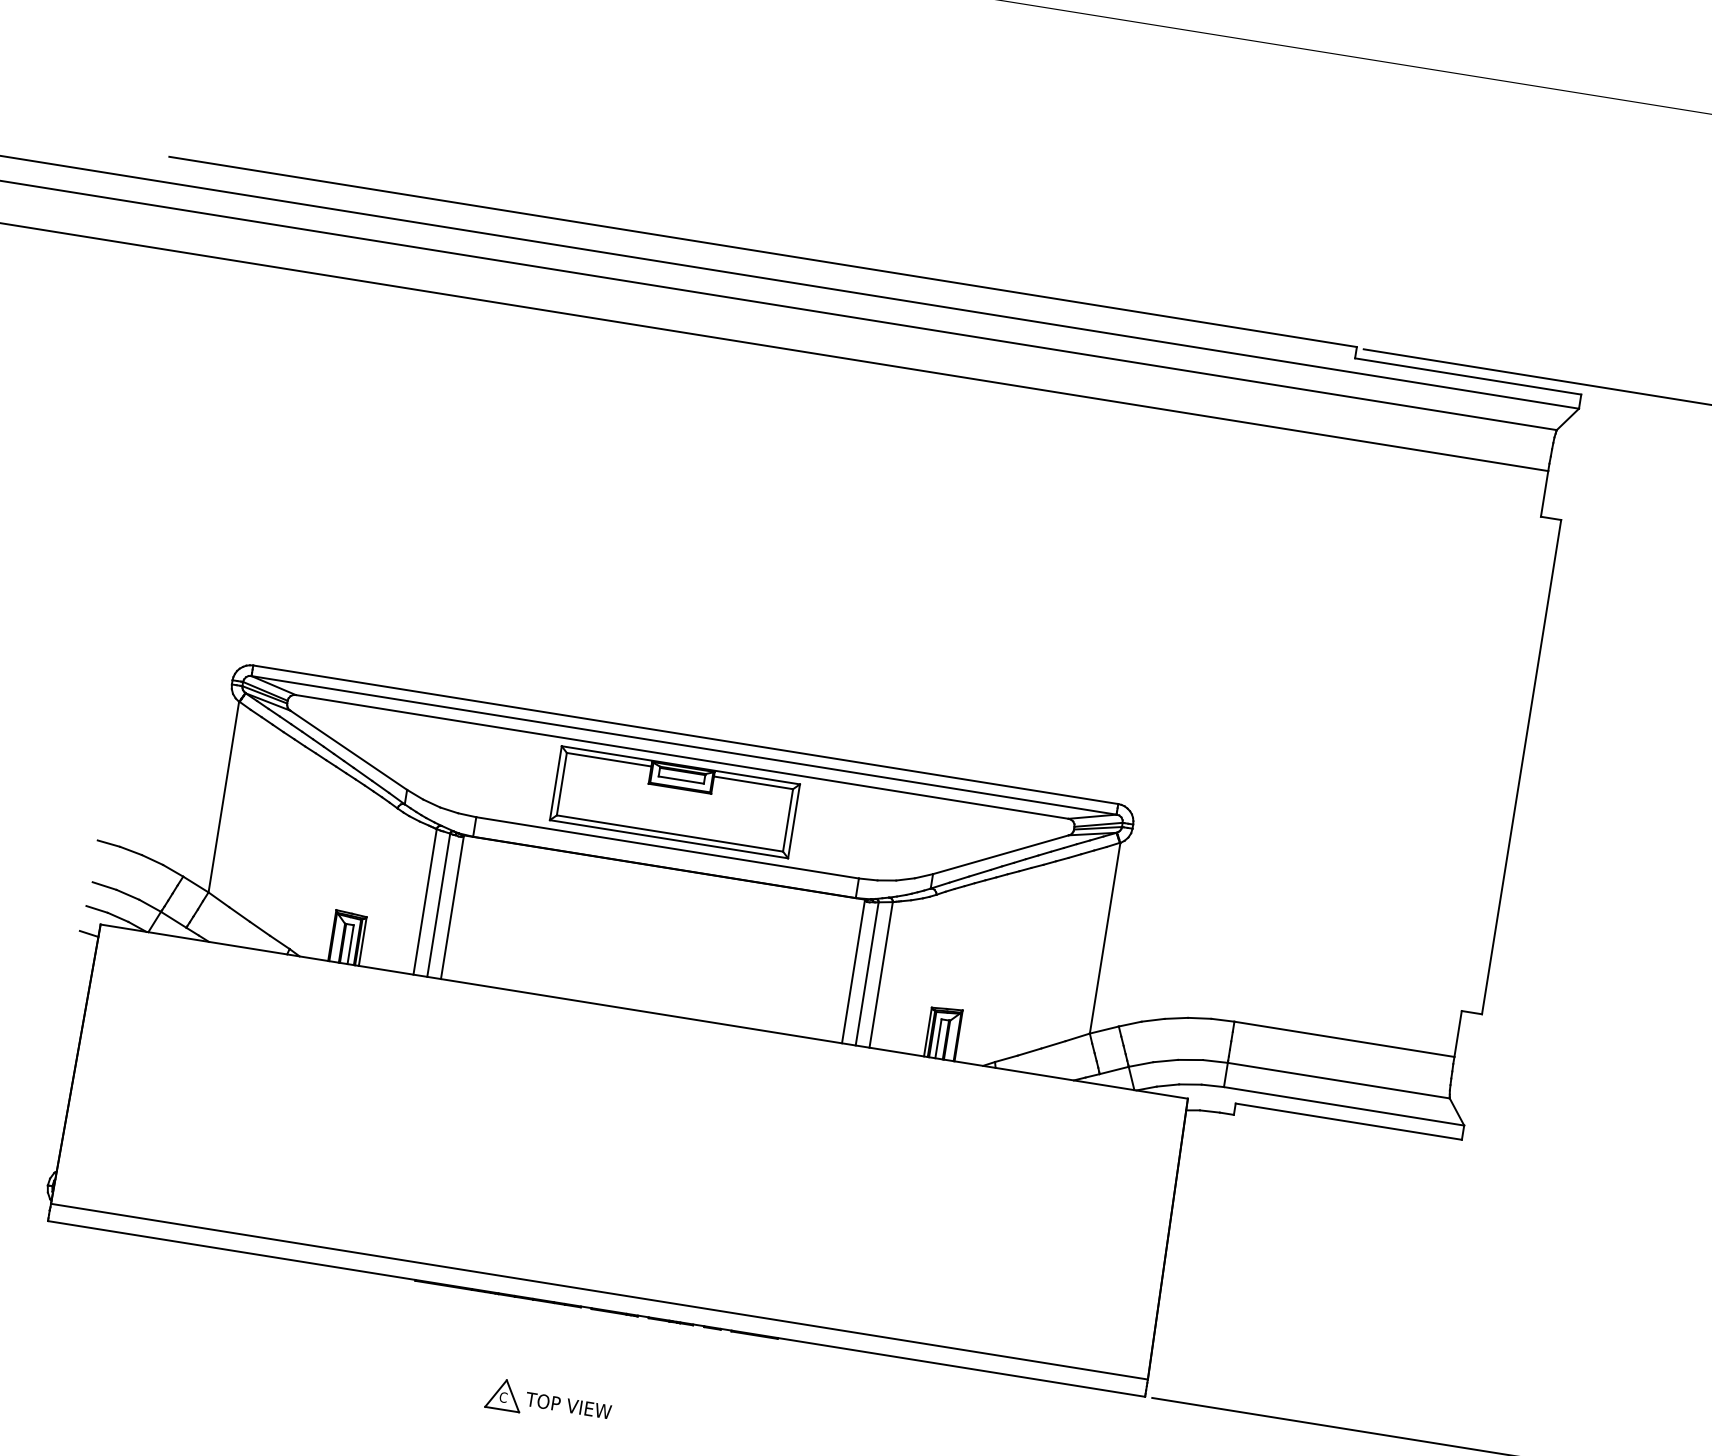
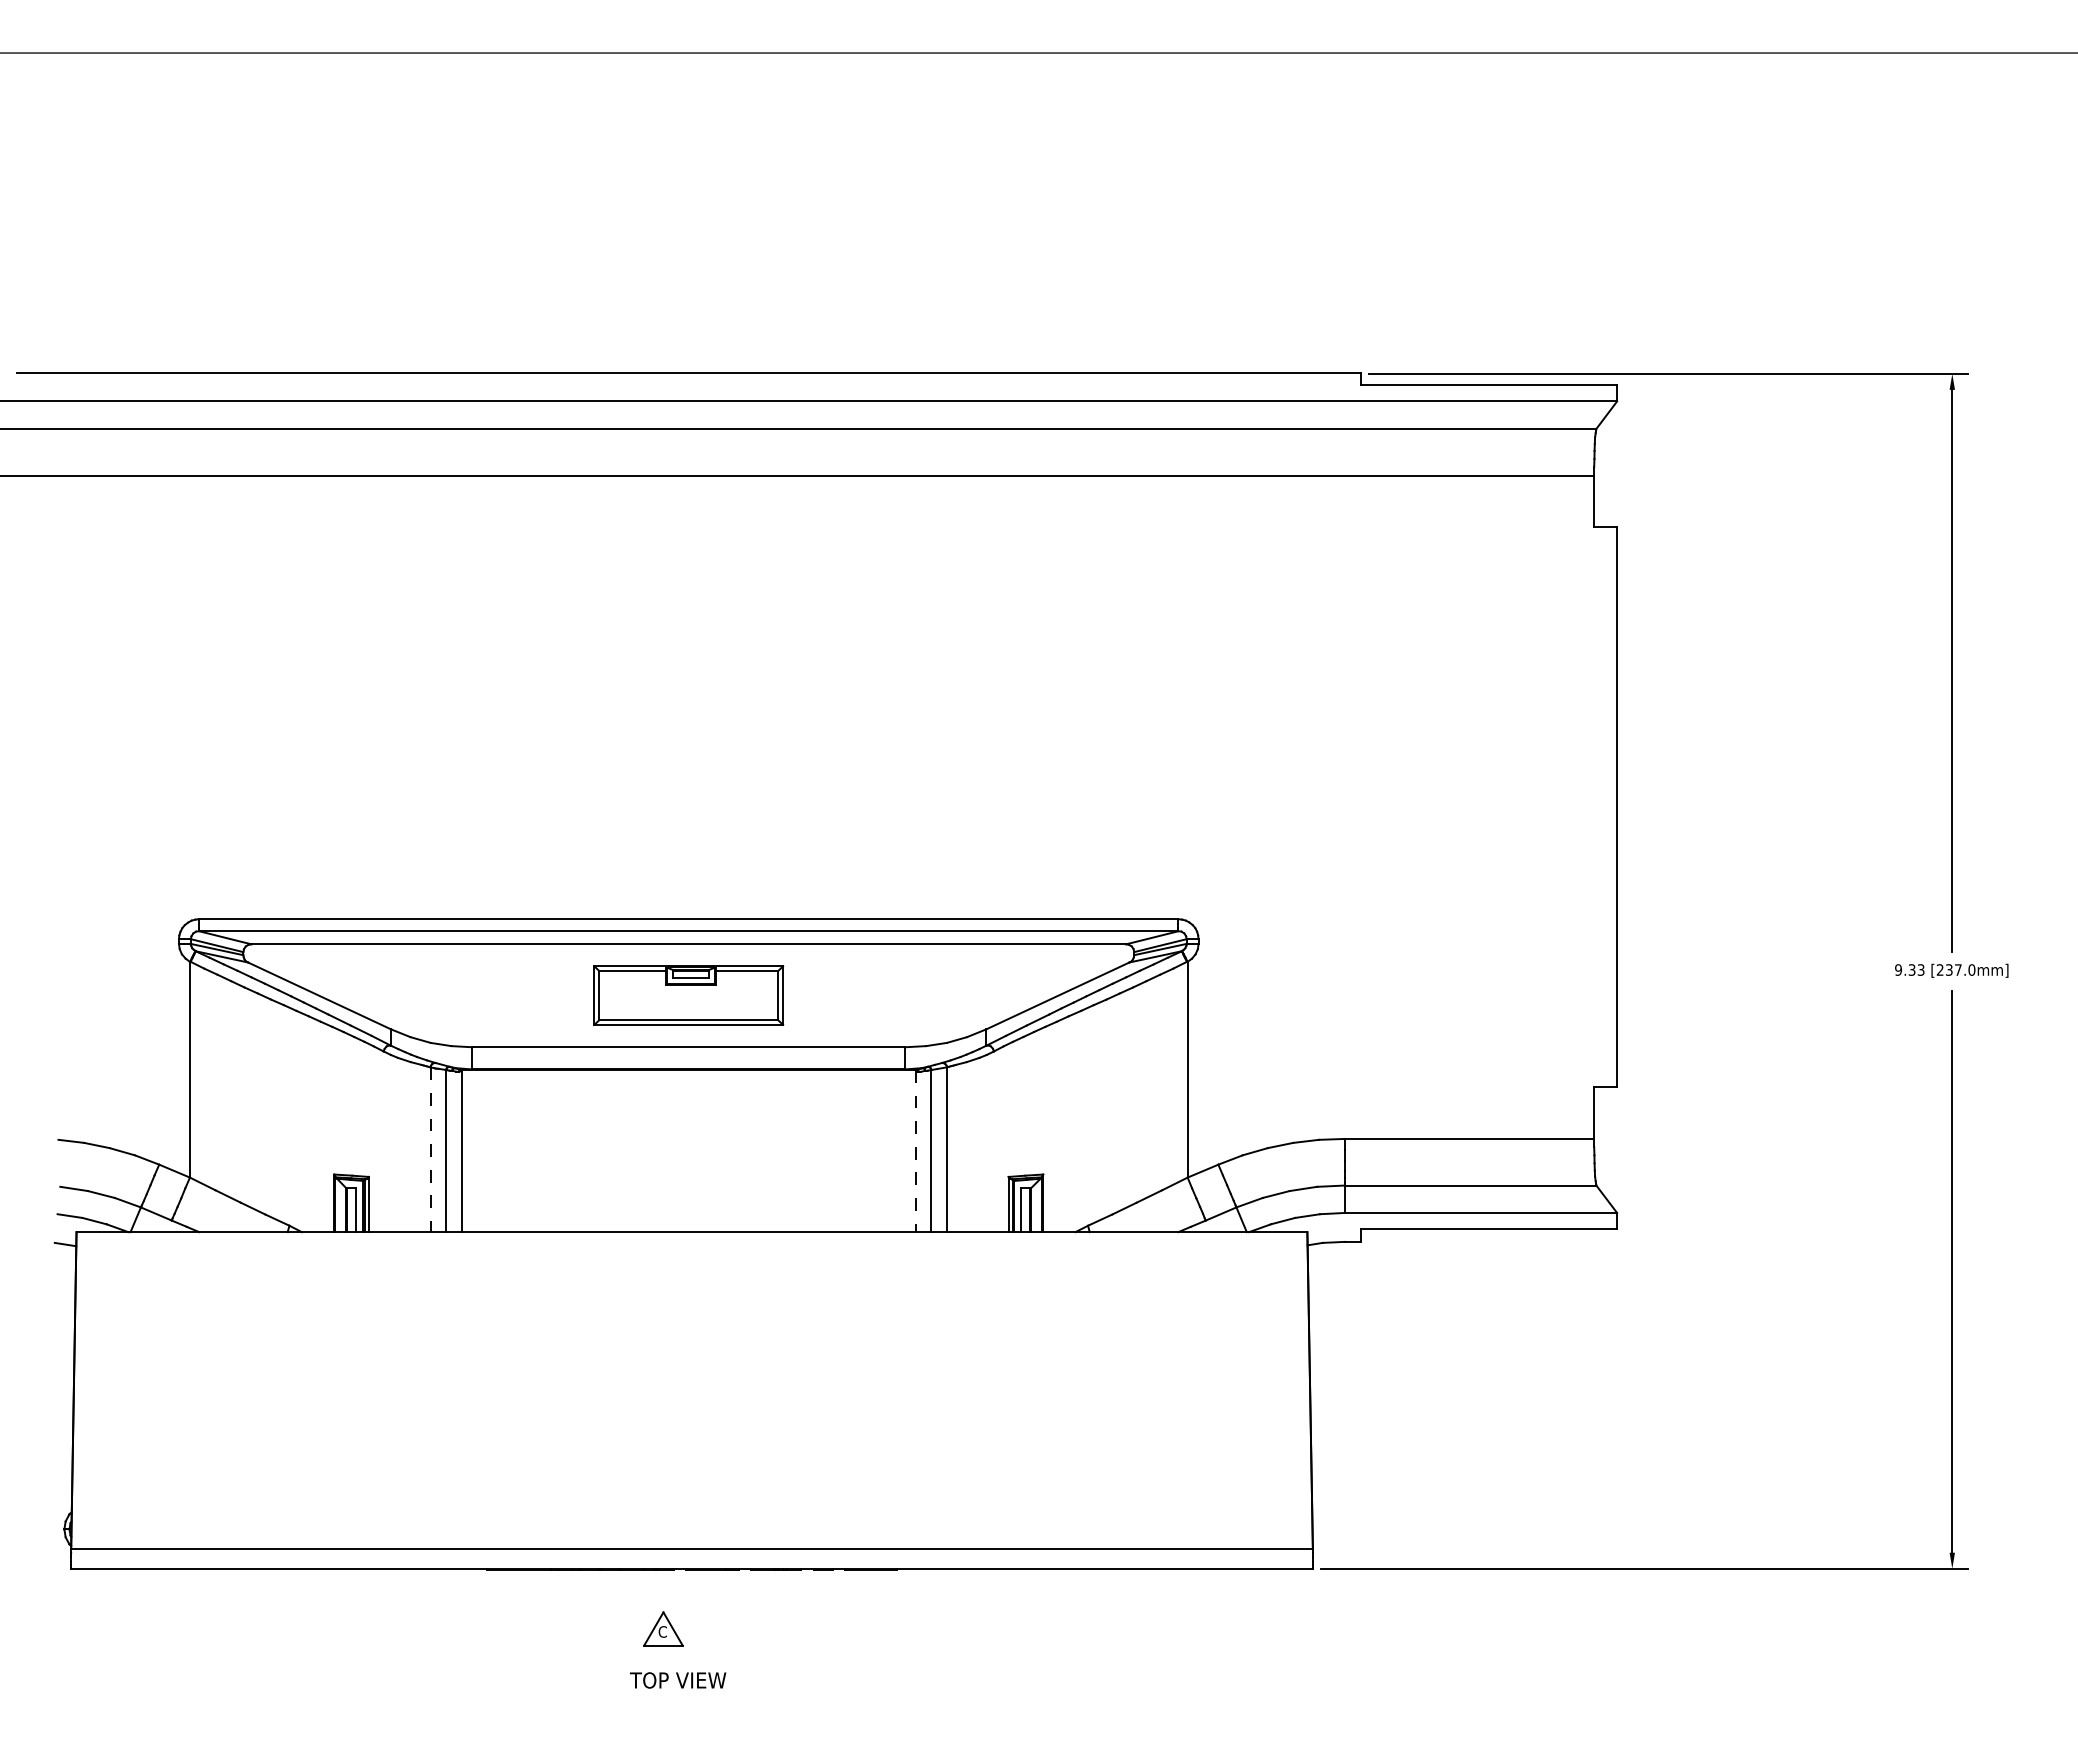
part: (674, 802) -> (688, 995), size x0.7
line: (424, 902) -> (430, 1150), solid -> dashed
line: (853, 972) -> (915, 1151), solid -> dashed
part: (504, 1394) -> (663, 1628), moved

